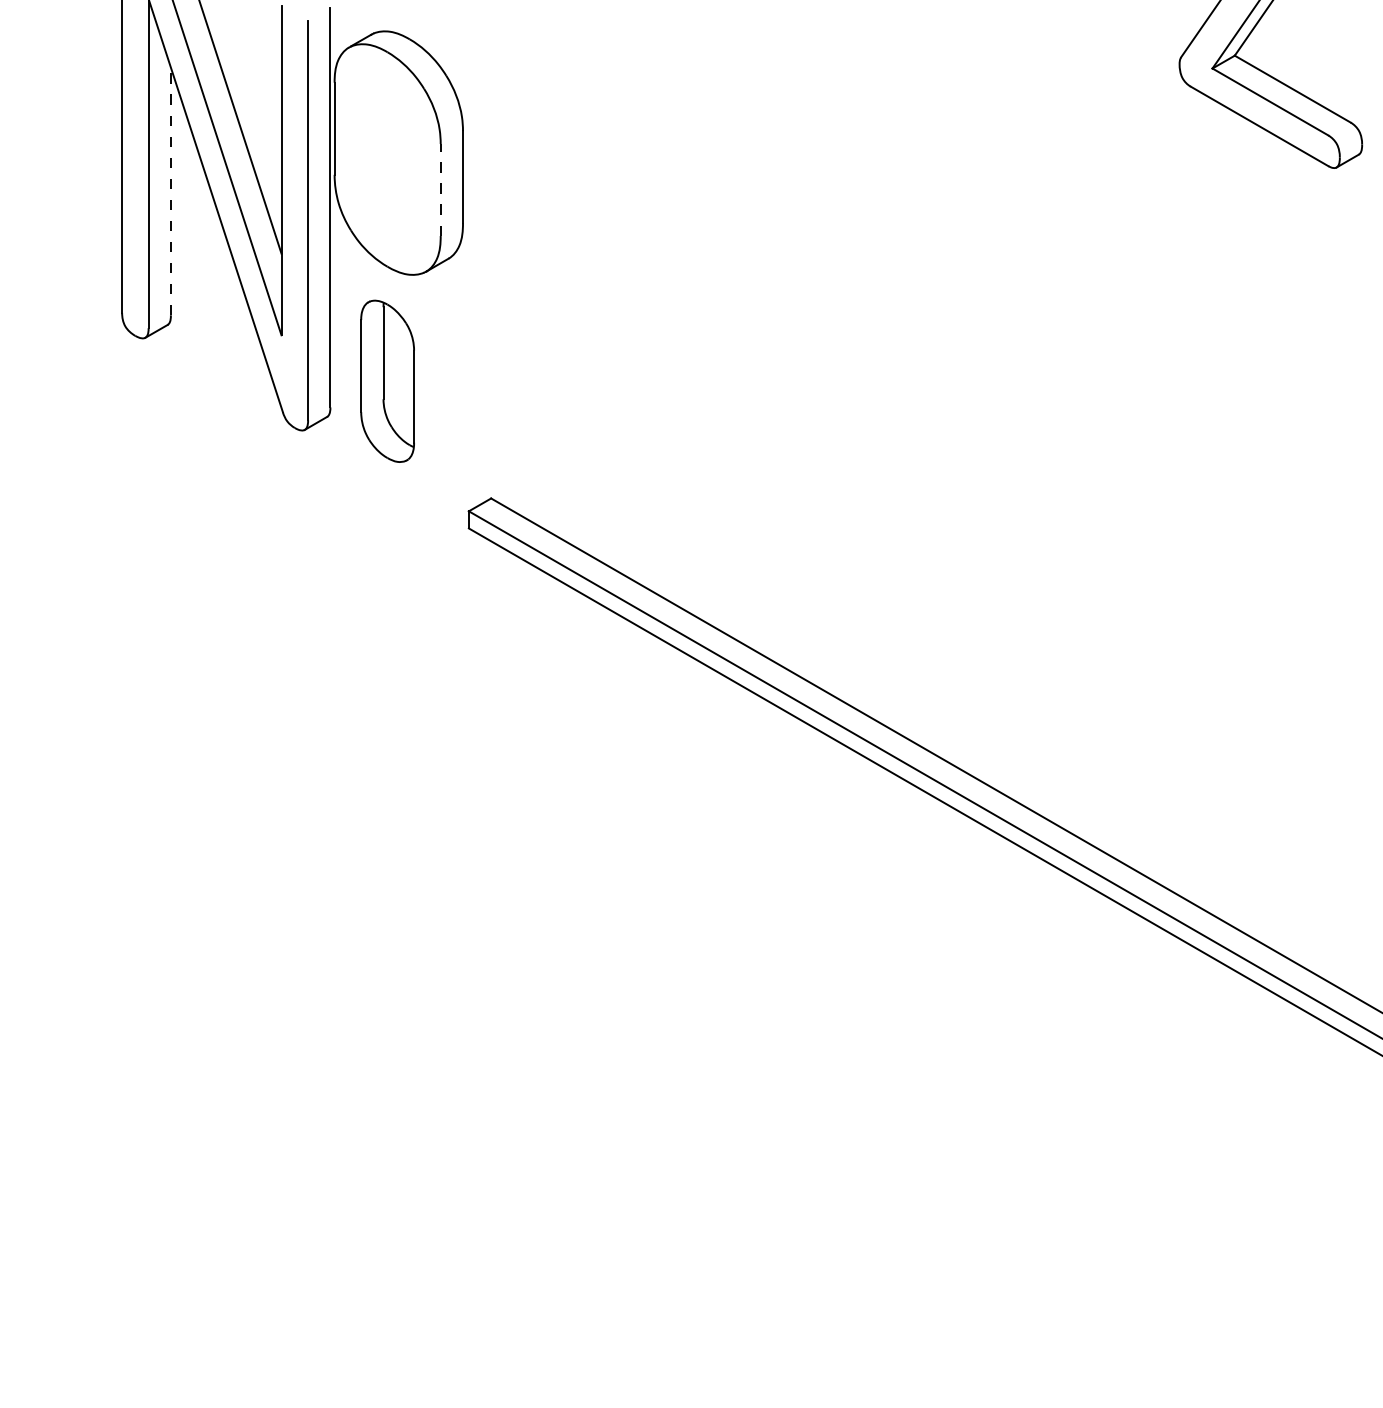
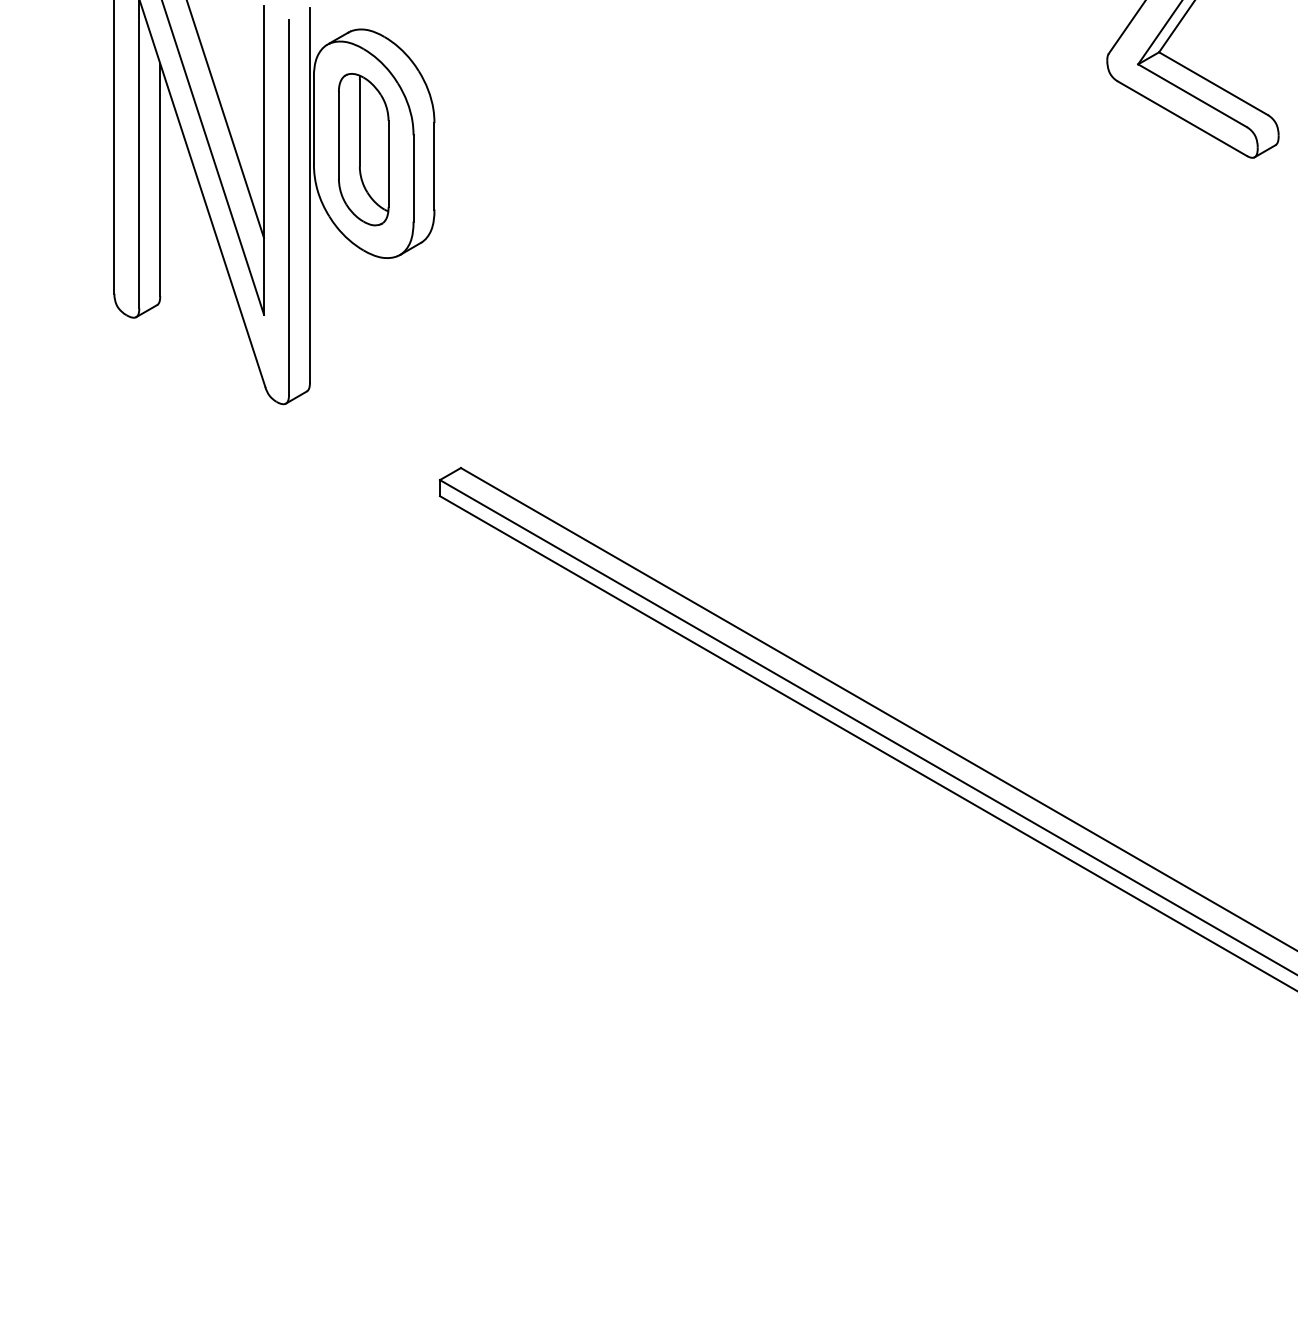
line: (440, 189) -> (413, 177), dashed -> solid
line: (170, 191) -> (159, 179), dashed -> solid
part: (387, 380) -> (363, 148), moved

